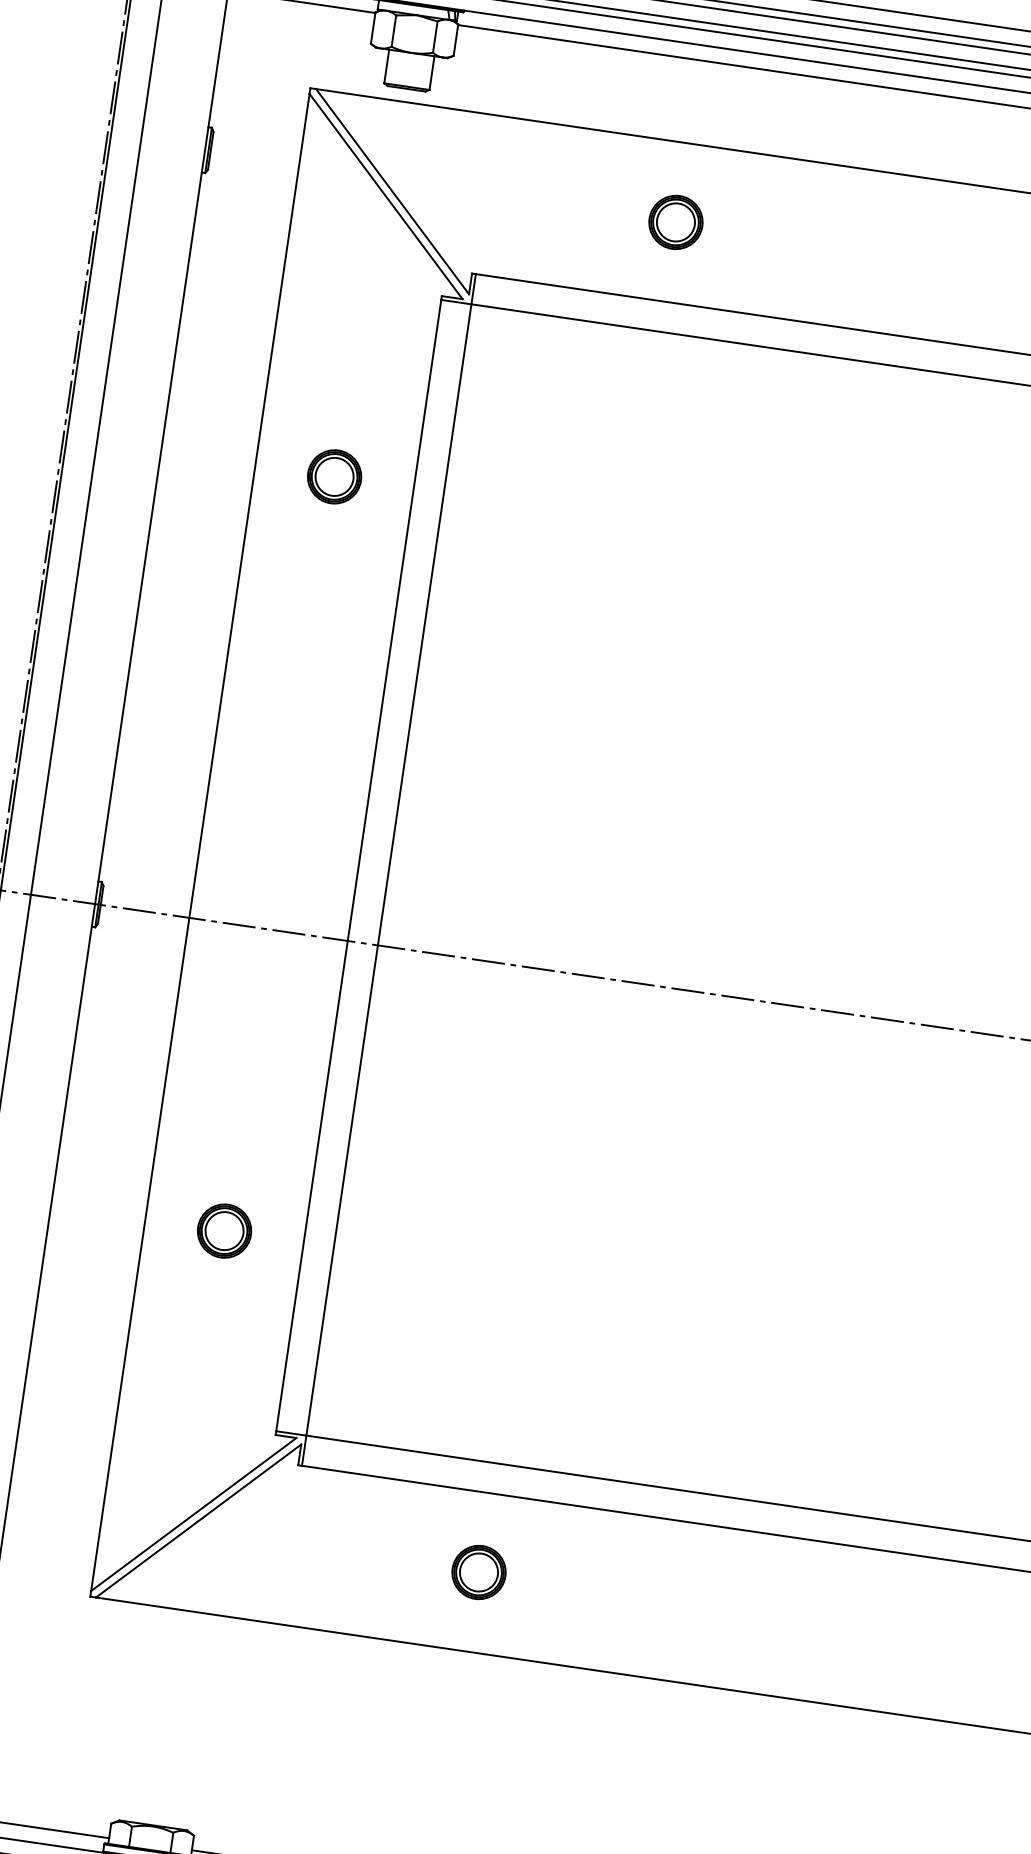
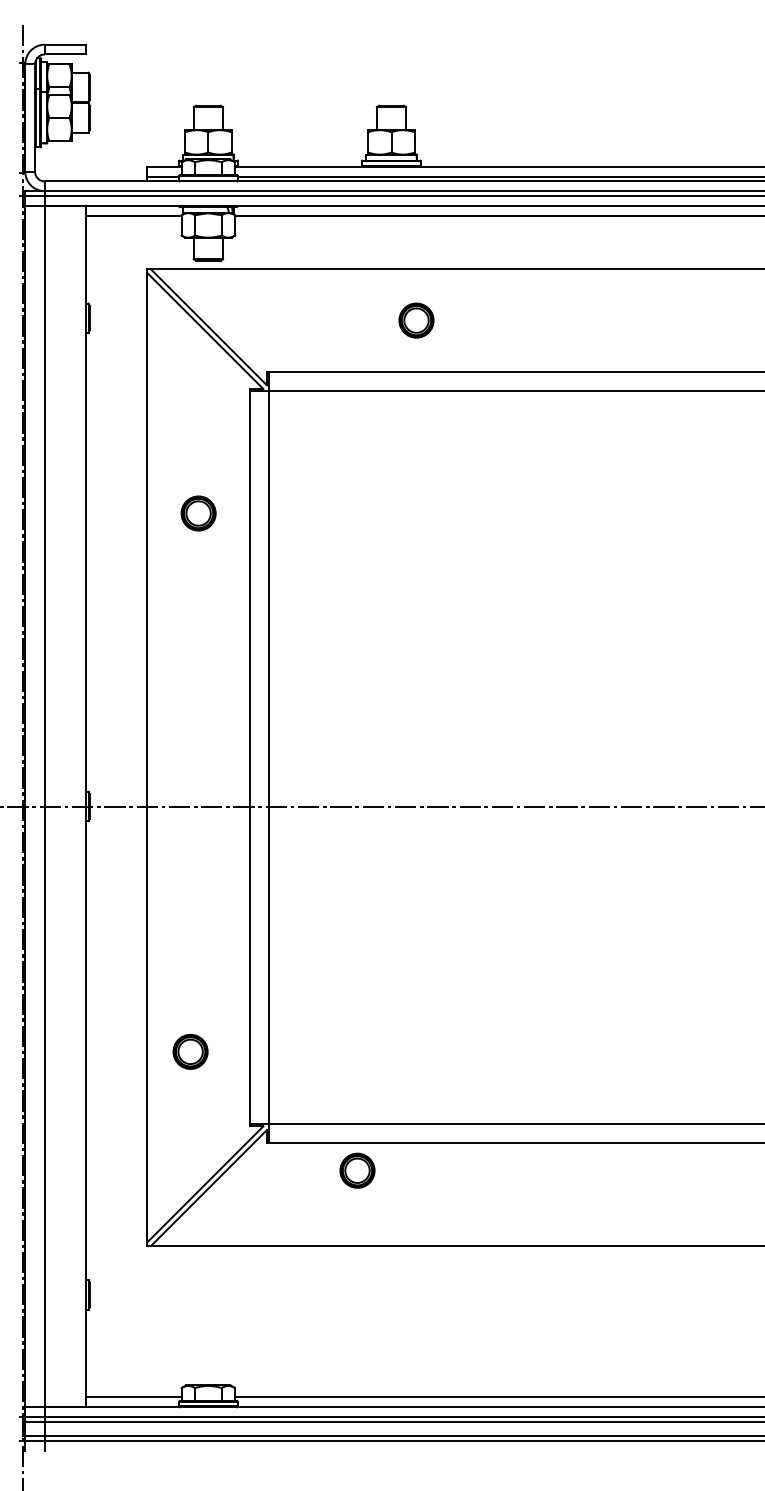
part: (675, 222) -> (416, 320), moved
part: (224, 1230) -> (190, 1051), moved
part: (479, 1572) -> (357, 1170), moved

